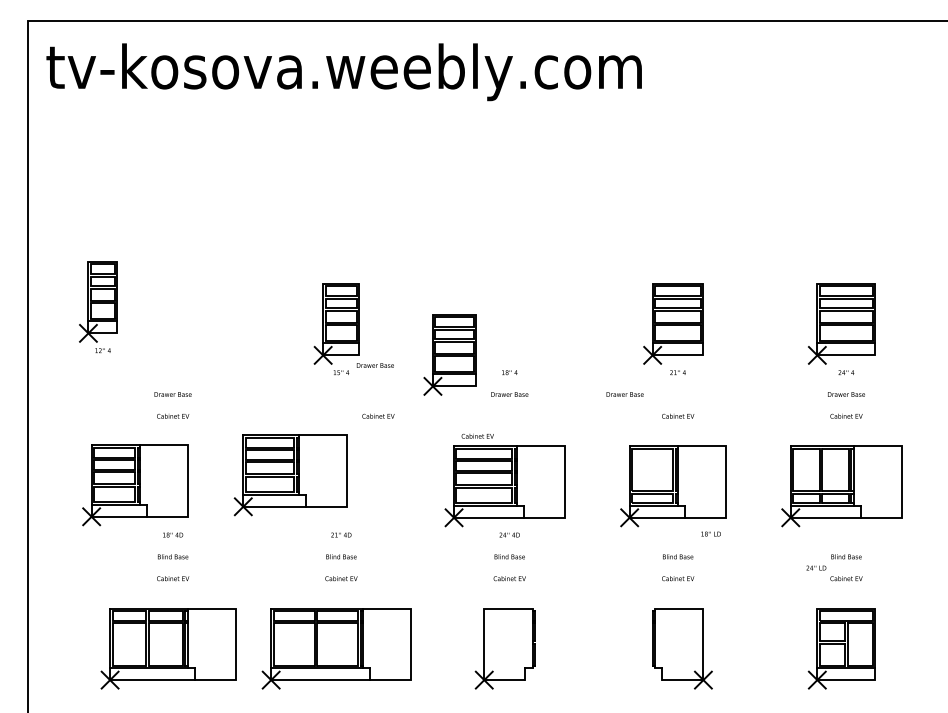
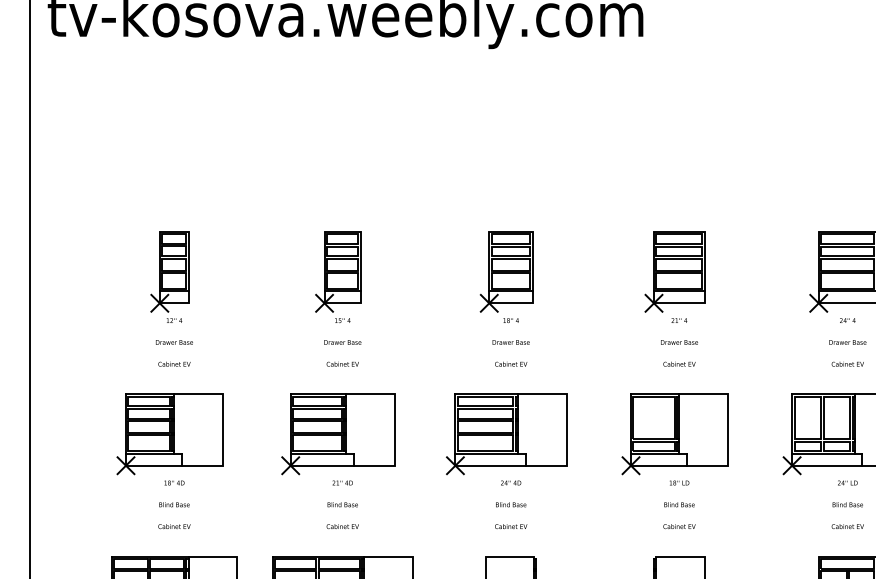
part: (98, 307) -> (169, 277), moved
part: (449, 354) -> (505, 271), moved
text: (374, 365) -> (341, 342), moved
text: (624, 394) -> (678, 342), moved
text: (378, 415) -> (342, 363), moved
text: (477, 435) -> (510, 363), moved
part: (290, 475) -> (337, 434), moved
part: (135, 485) -> (169, 434), moved
text: (710, 533) -> (678, 482), moved
text: (816, 567) -> (847, 482), moved

